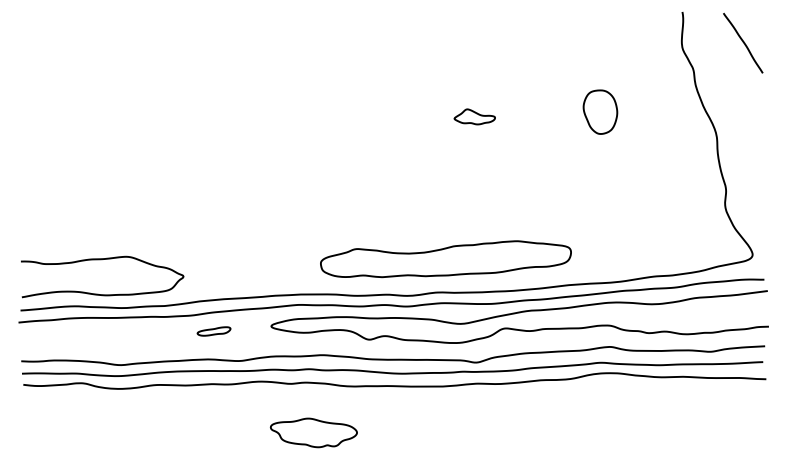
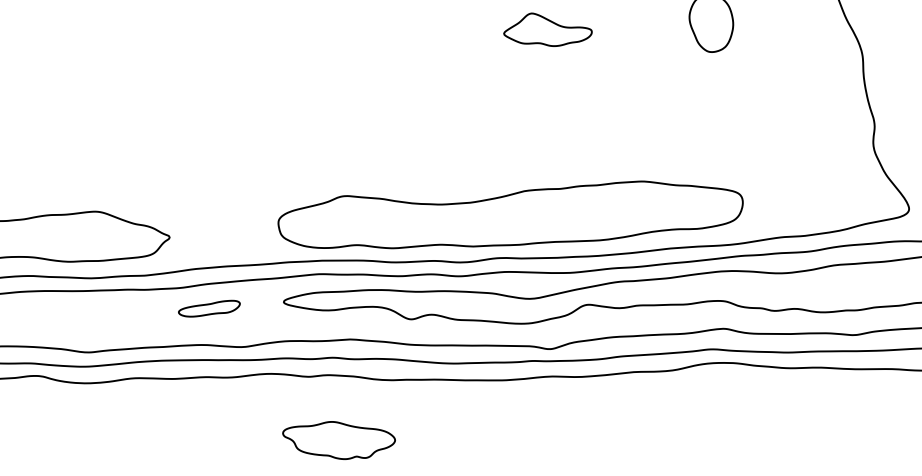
part: (474, 116) -> (547, 29), size x1.67
part: (445, 258) -> (510, 213), size x1.43
part: (213, 331) -> (208, 308), size x1.43

